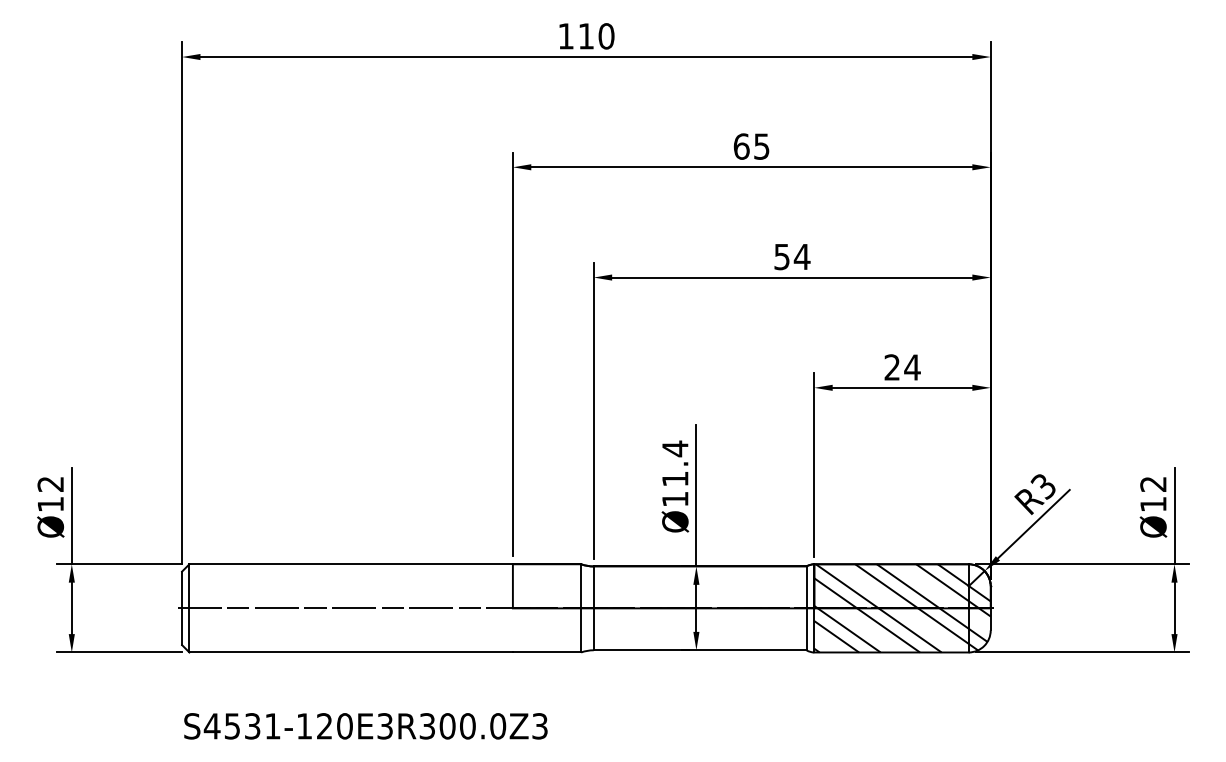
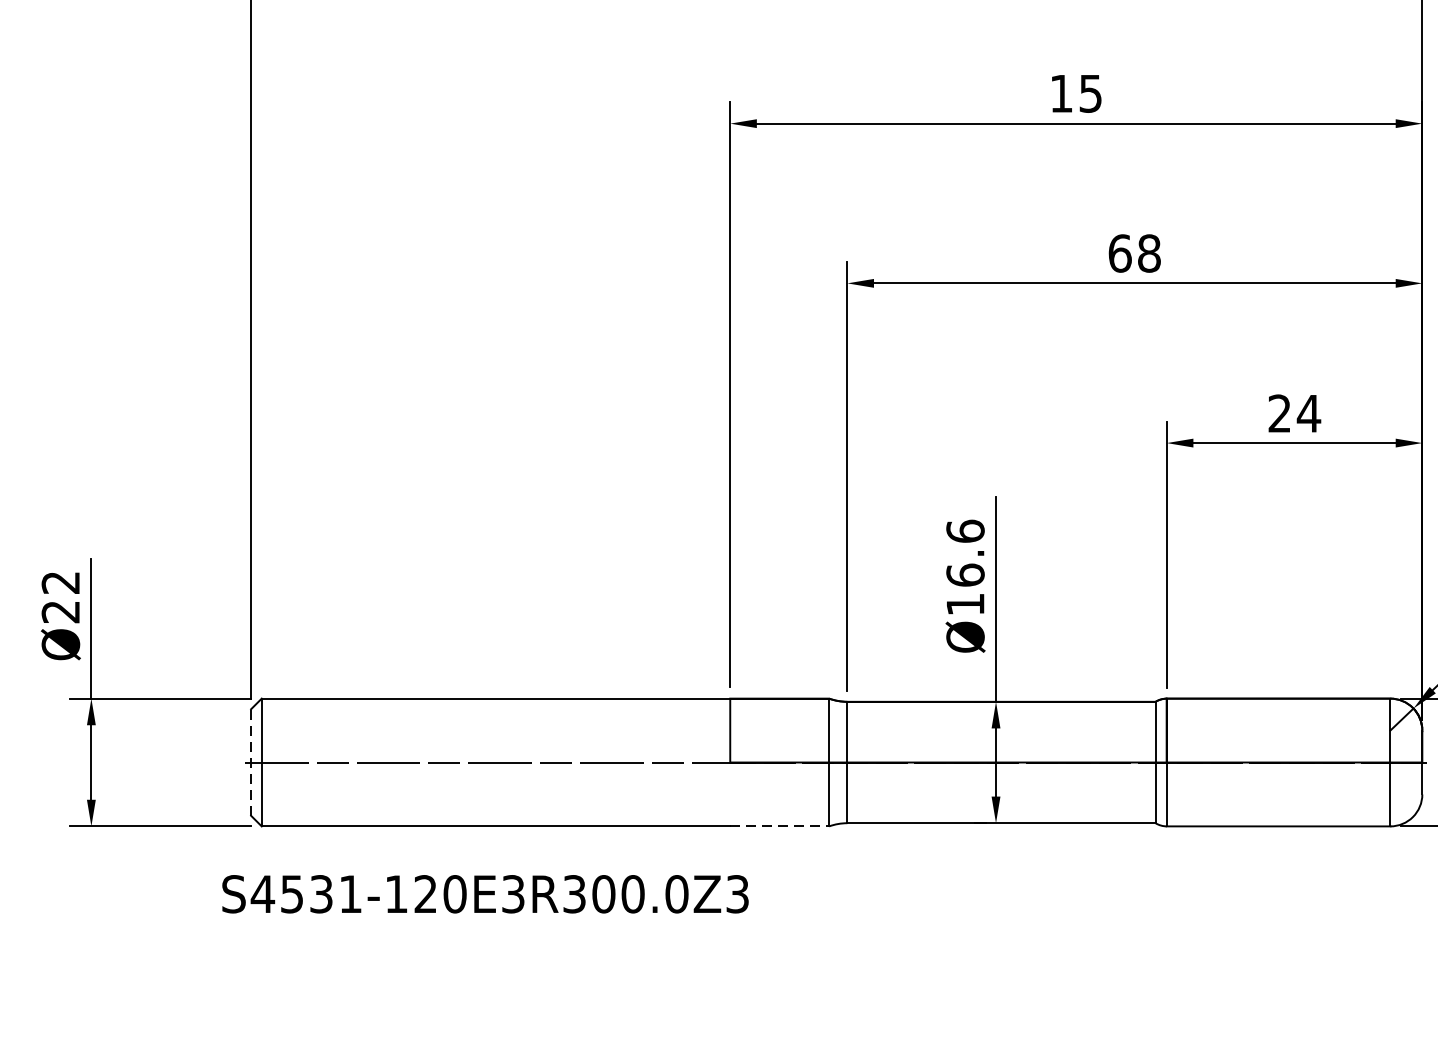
text: (741, 146) -> (1061, 93), 65 -> 15
text: (792, 256) -> (1135, 252), 54 -> 68
text: (675, 463) -> (965, 552), Ø11.4 -> Ø16.6
text: (50, 504) -> (60, 612), Ø12 -> Ø22
line: (182, 608) -> (251, 762), solid -> dashed
hatch: (902, 608) -> (1294, 762), removed
line: (547, 652) -> (780, 826), solid -> dashed
text: (365, 726) -> (484, 894), moved

